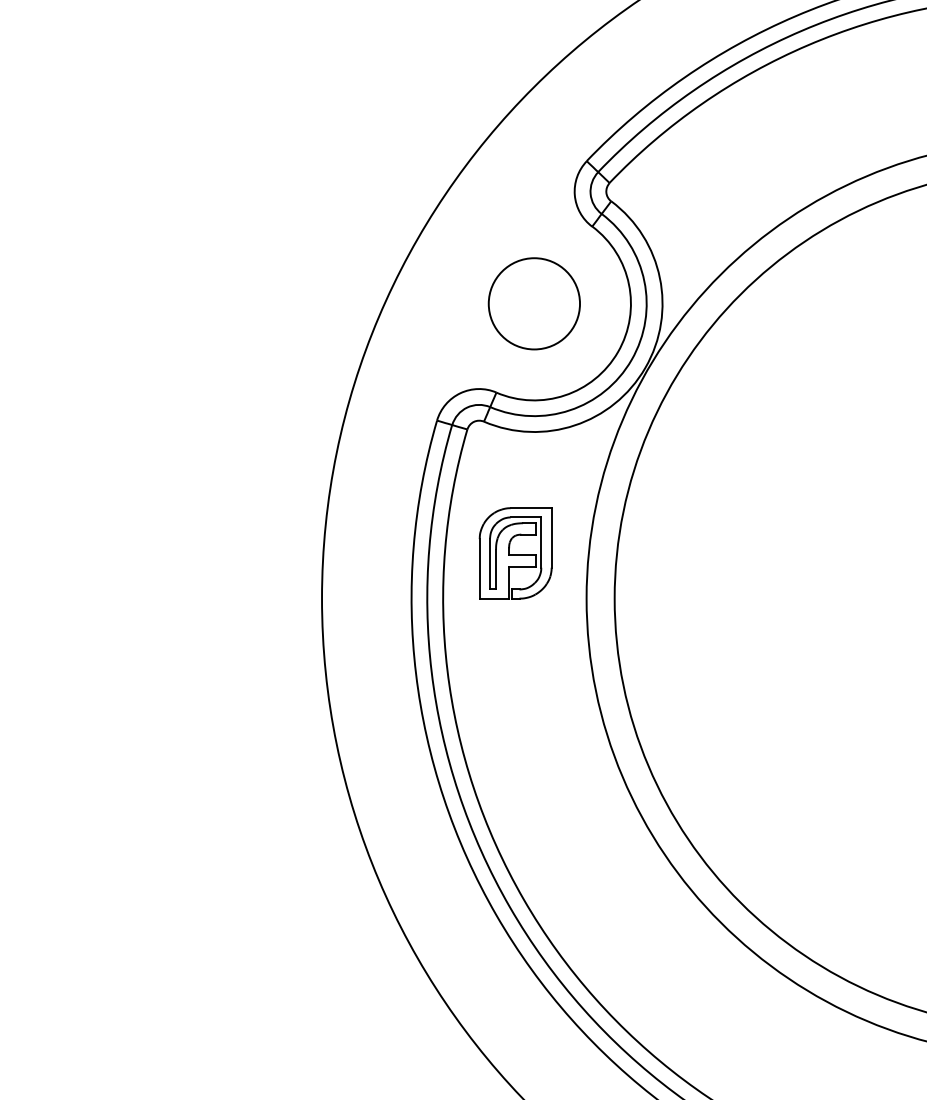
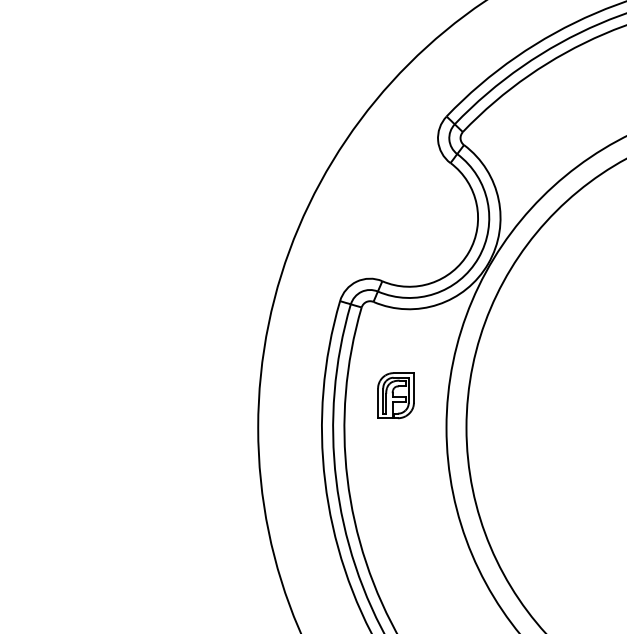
circle: (533, 303) -> (408, 217), removed
part: (515, 553) -> (395, 395), size x0.7

